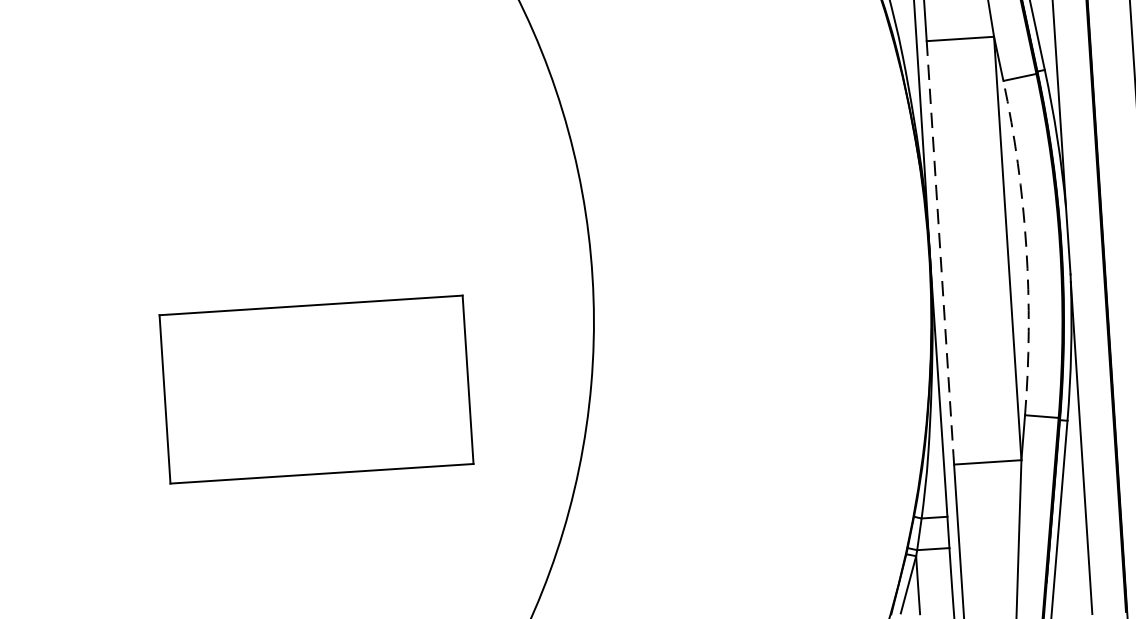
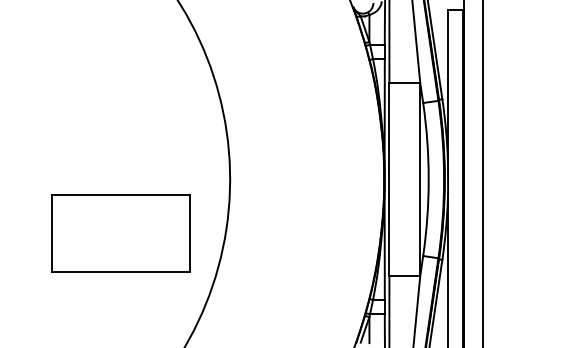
arc: (1025, 247) -> (428, 179), dashed -> solid
line: (940, 252) -> (389, 179), dashed -> solid
part: (315, 389) -> (120, 233), moved

